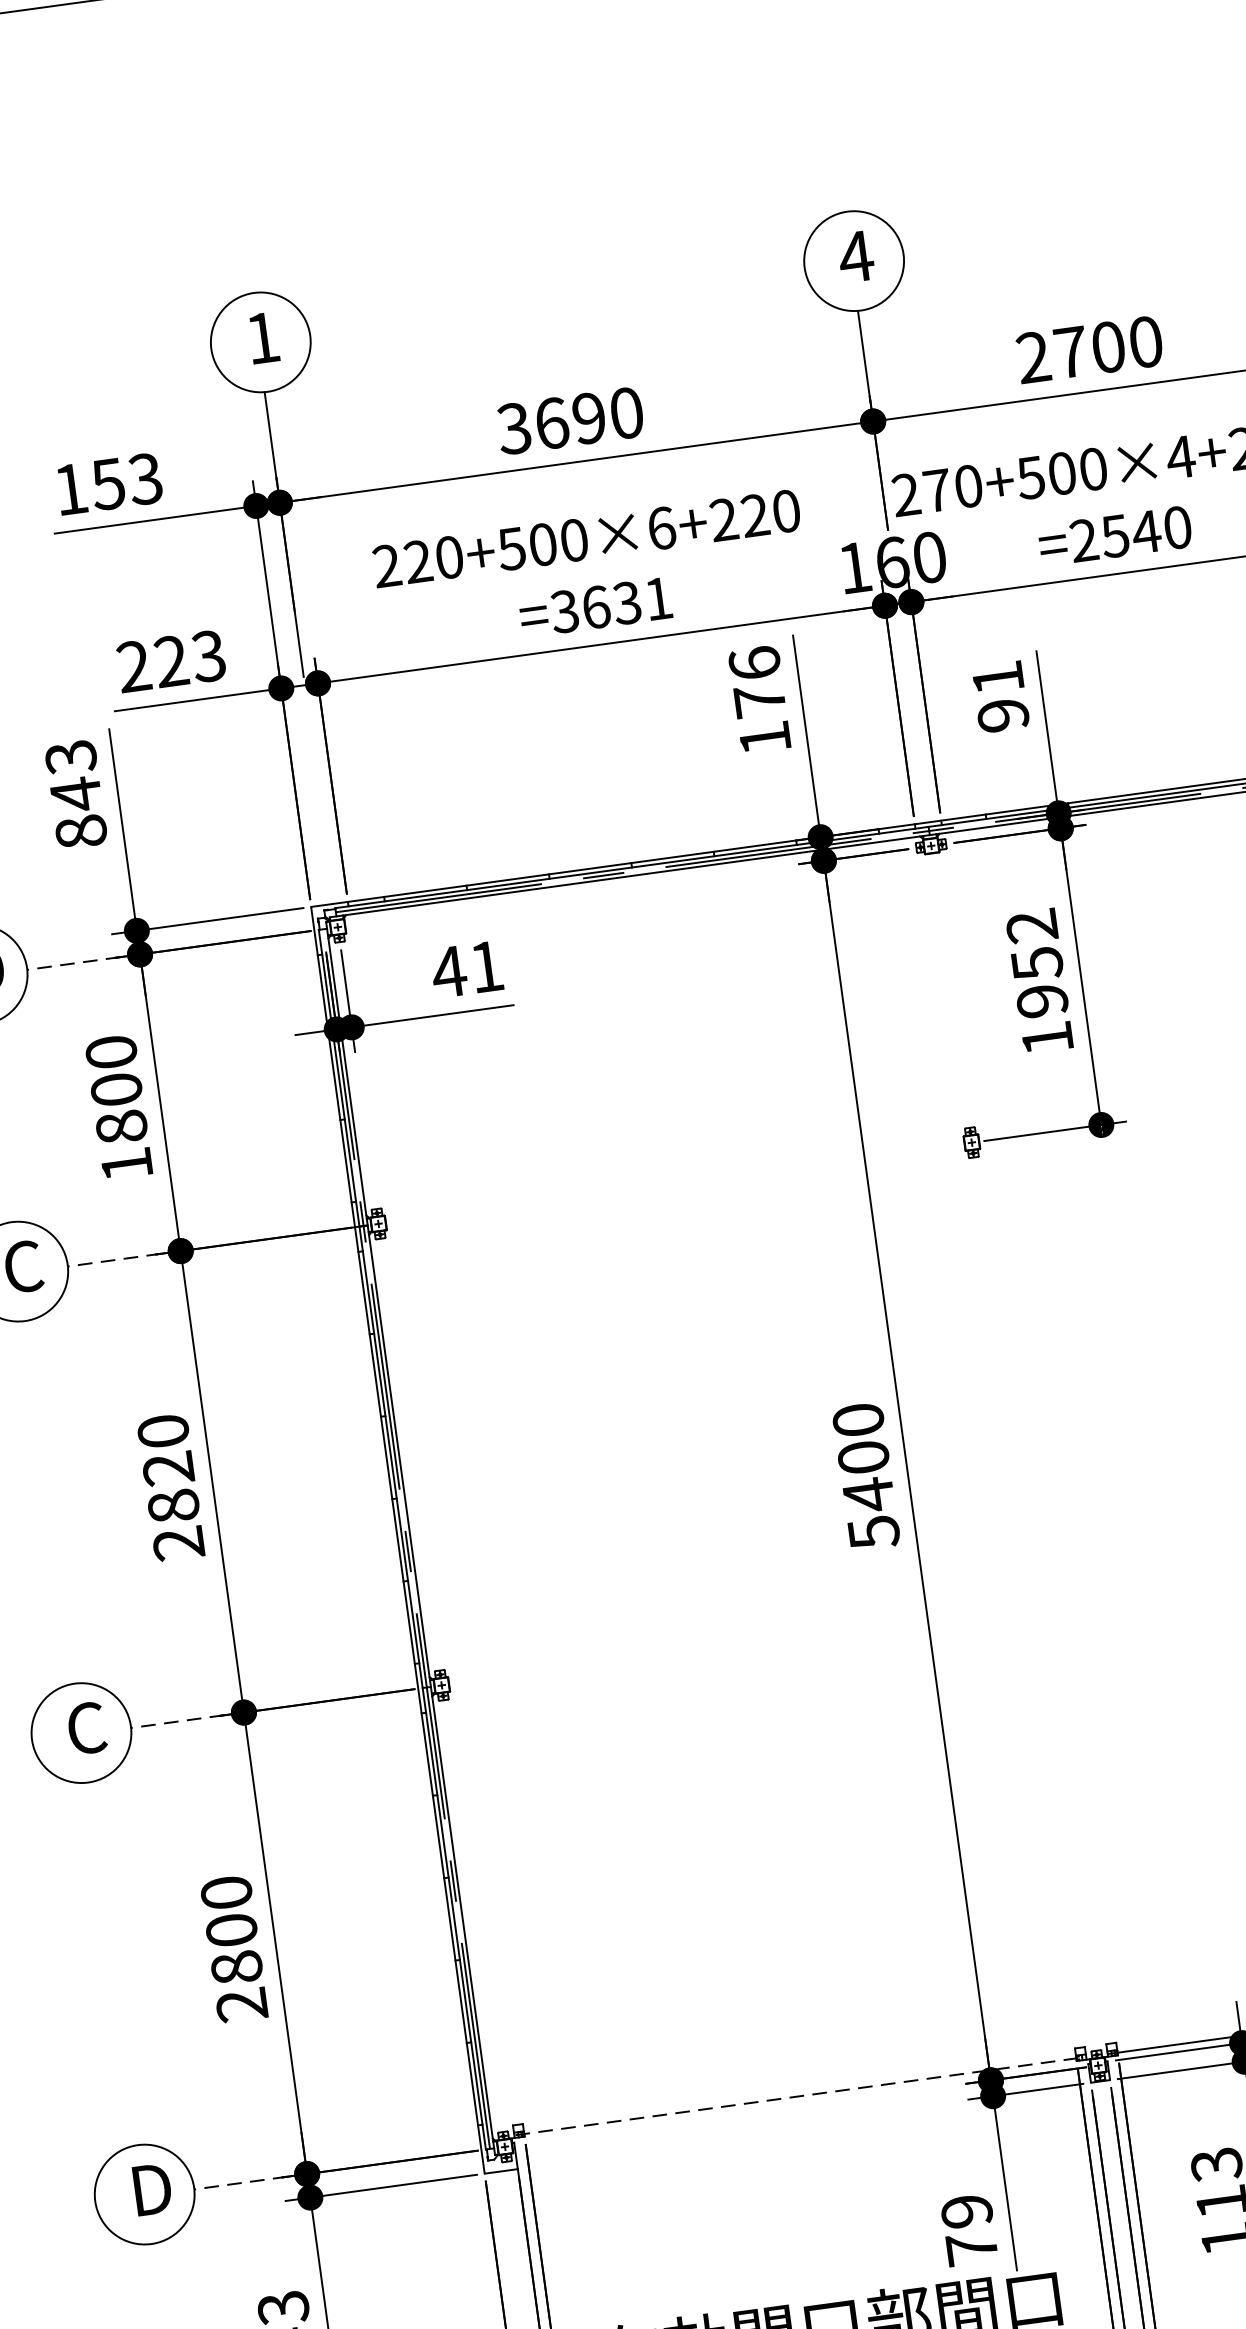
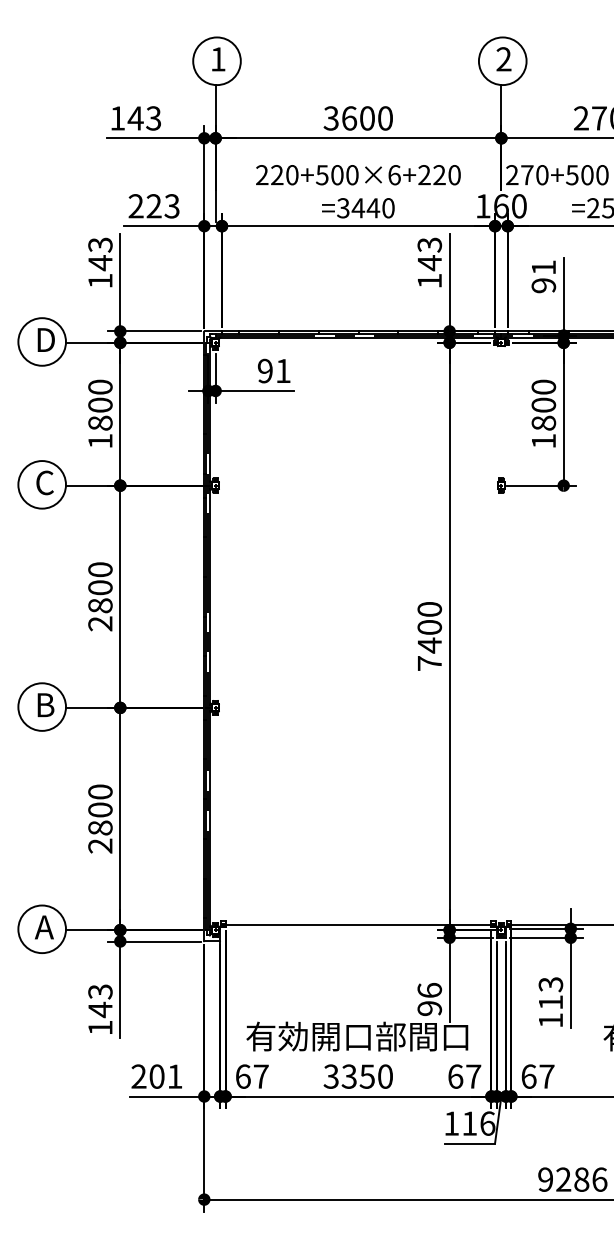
text: (855, 257) -> (503, 59), 4 -> 2
text: (589, 418) -> (367, 118), 3690 -> 3600
text: (107, 484) -> (135, 118), 153 -> 143
text: (625, 603) -> (372, 208), =3631 -> =3440
text: (756, 683) -> (429, 254), 176 -> 143
text: (81, 830) -> (100, 280), 843 -> 143
text: (1036, 962) -> (543, 404), 1952 -> 1800
line: (71, 963) -> (87, 342), dashed -> solid
text: (449, 970) -> (265, 370), 41 -> 91
line: (112, 1260) -> (87, 485), dashed -> solid
text: (168, 1468) -> (100, 587), 2820 -> 2800
text: (875, 1532) -> (430, 663), 5400 -> 7400
line: (175, 1721) -> (87, 707), dashed -> solid
text: (87, 1726) -> (45, 704), C -> B
line: (800, 2096) -> (358, 925), dashed -> solid
line: (239, 2184) -> (87, 930), dashed -> solid
text: (148, 2190) -> (44, 927), D -> A
text: (968, 2230) -> (429, 999), 79 -> 96

